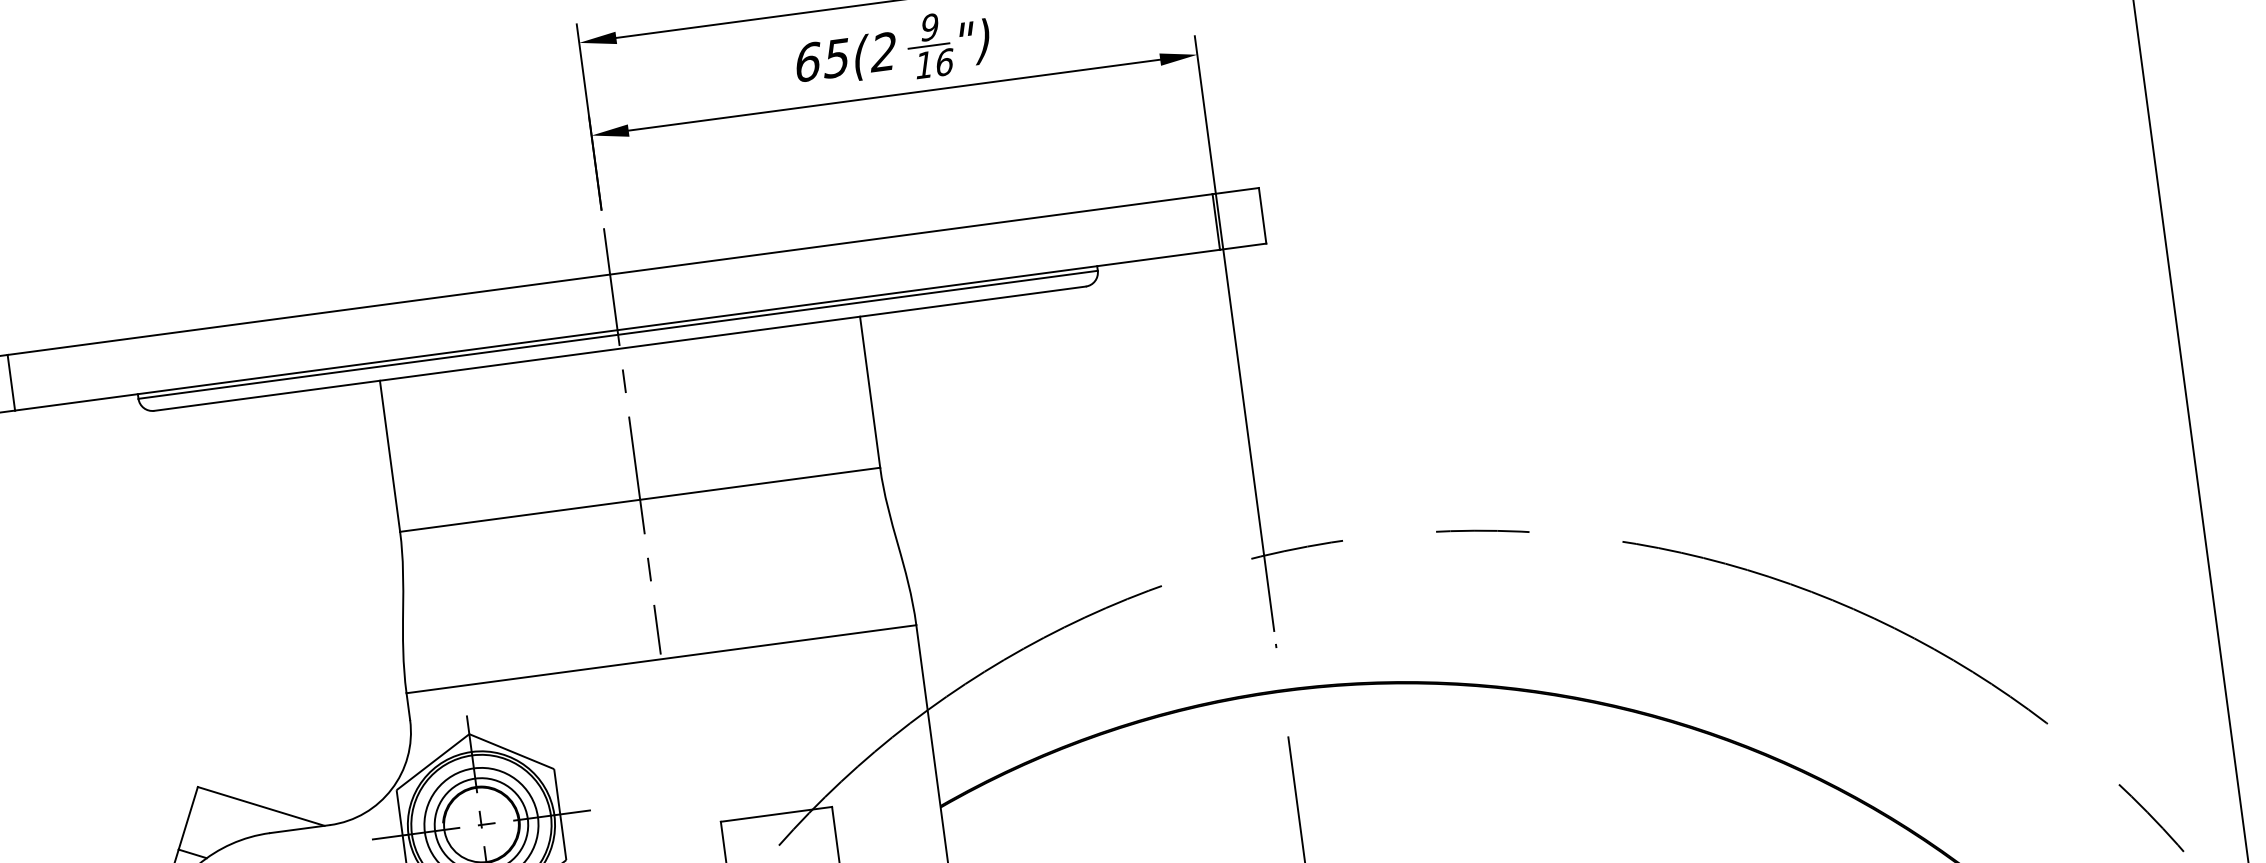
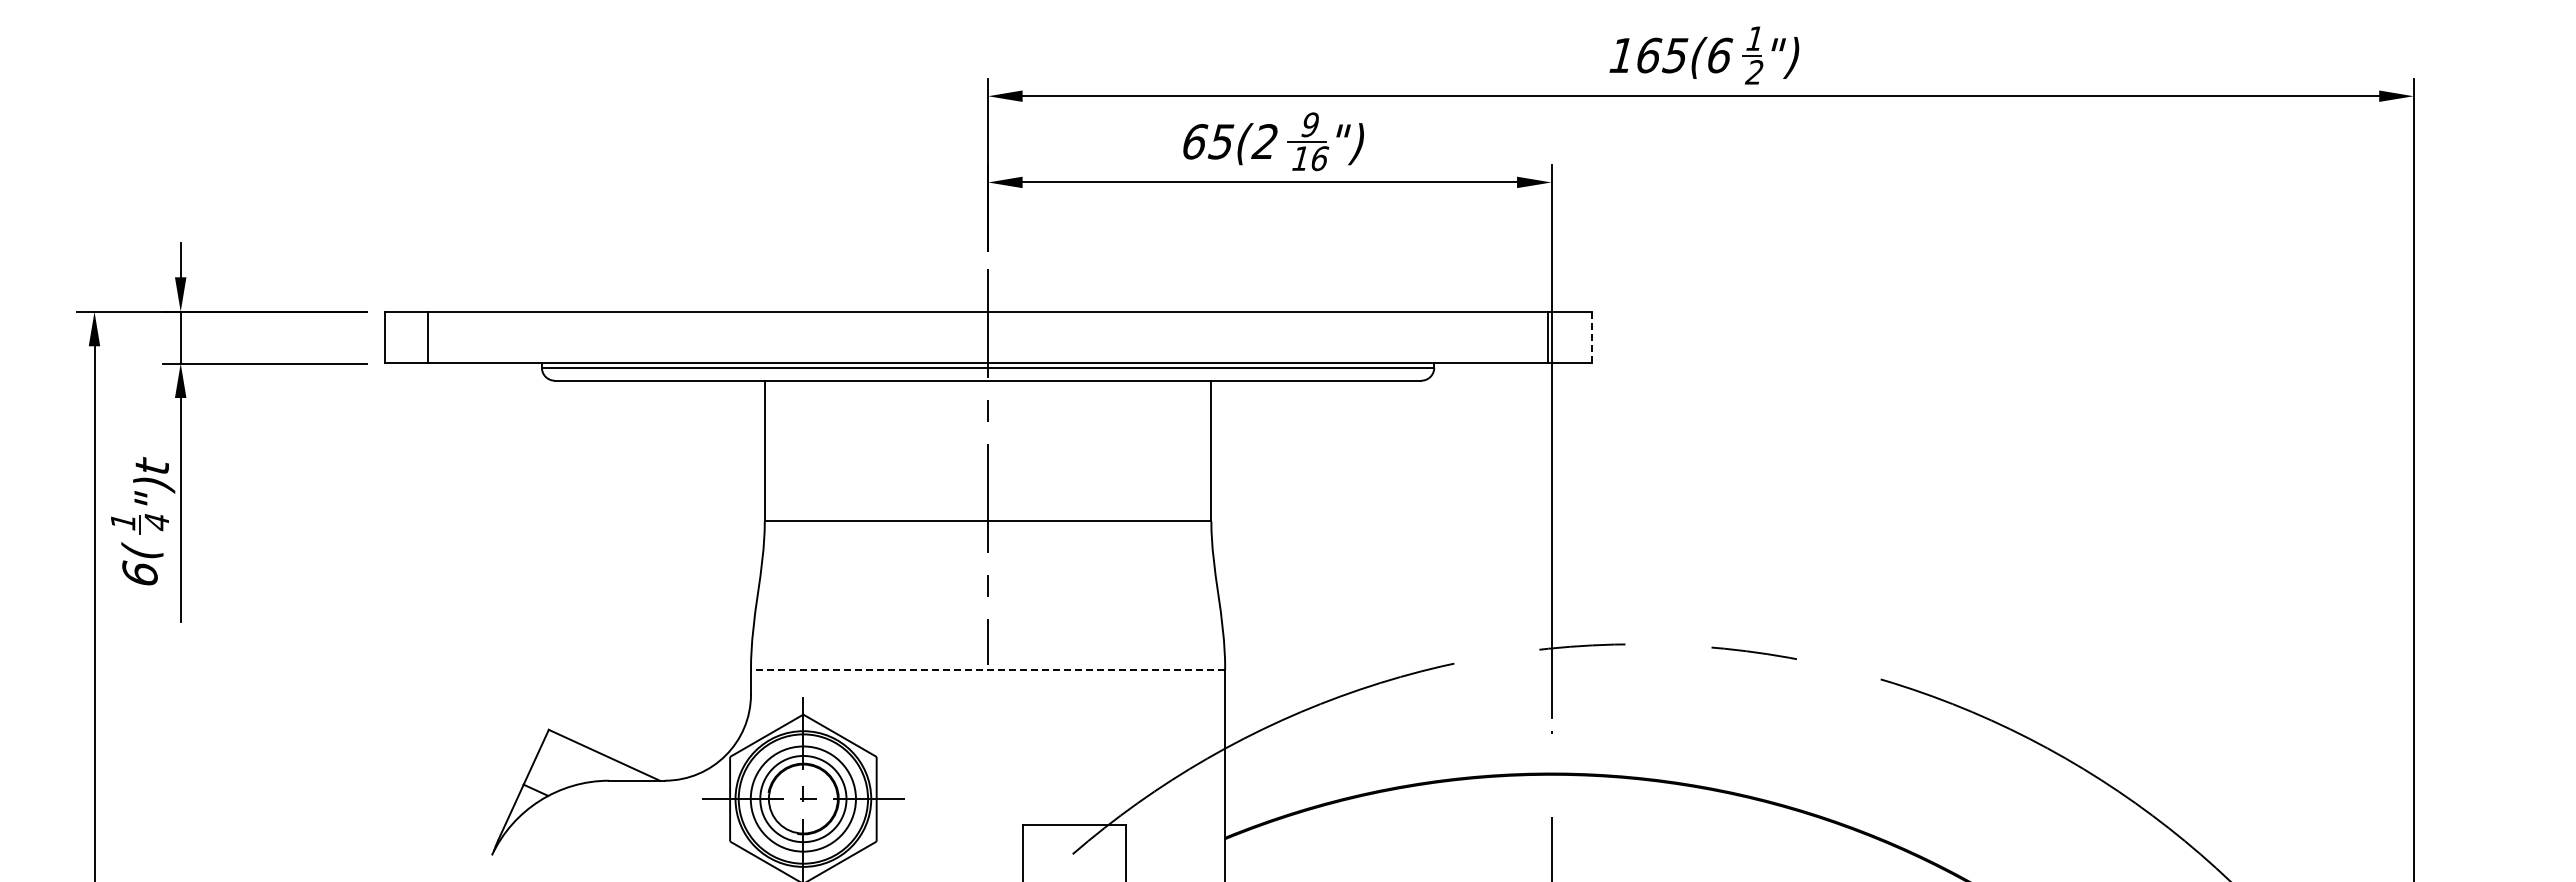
line: (1262, 215) -> (1591, 337), solid -> dashed
line: (660, 659) -> (987, 669), solid -> dashed

